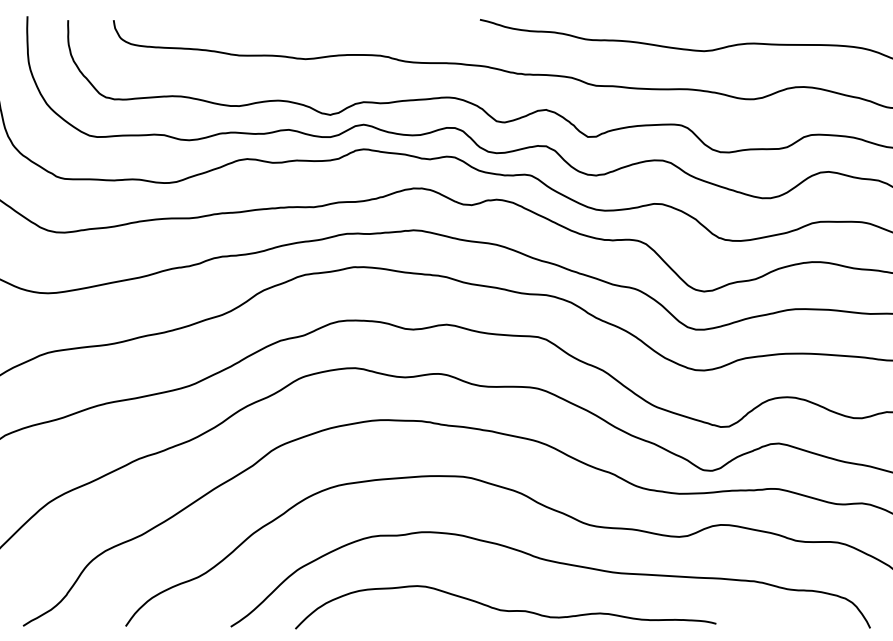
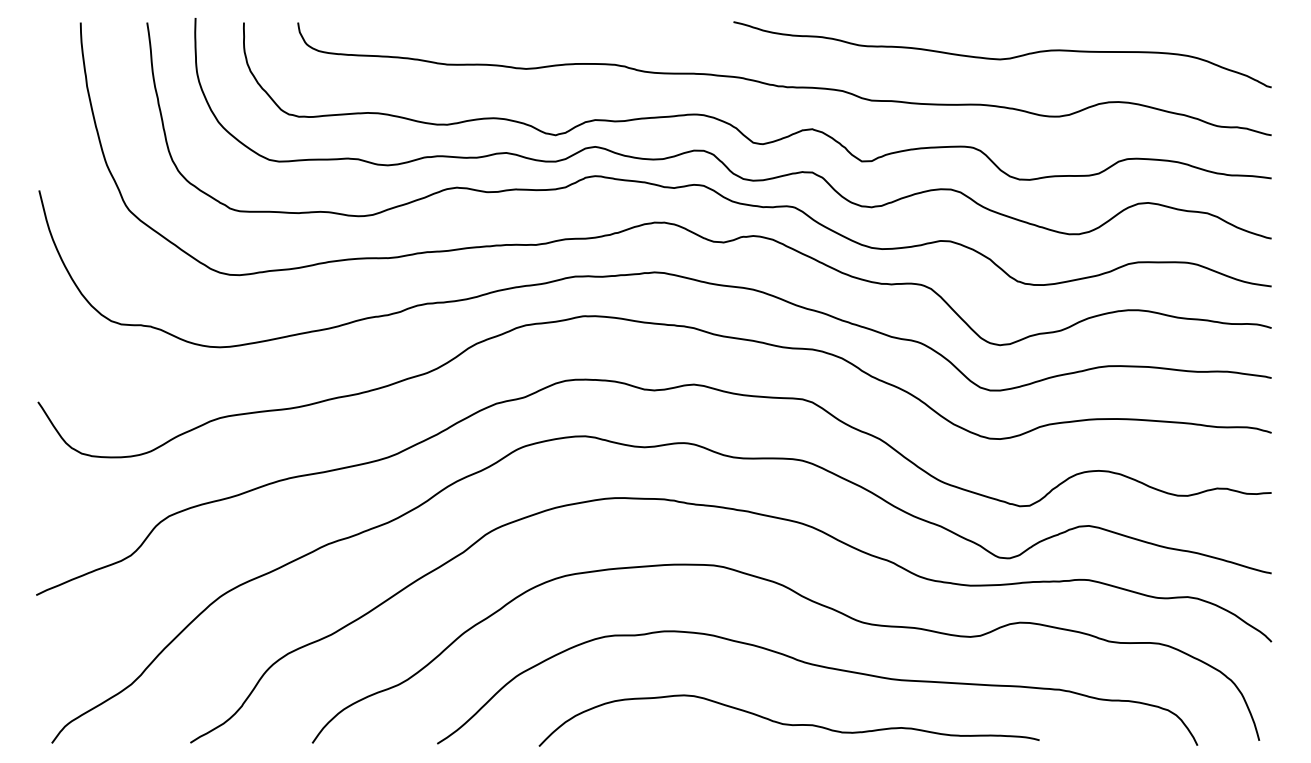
curve: (505, 609) -> (788, 723), moved

